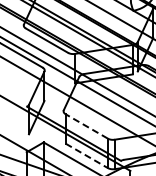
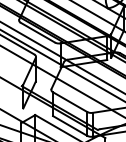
line: (86, 126) -> (69, 102), dashed -> solid
line: (87, 156) -> (70, 126), dashed -> solid

